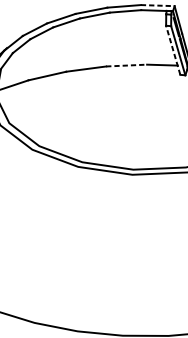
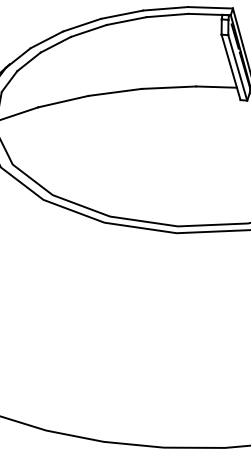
line: (157, 5) -> (210, 7), dashed -> solid
line: (172, 49) -> (230, 66), dashed -> solid
line: (127, 65) -> (169, 87), dashed -> solid

